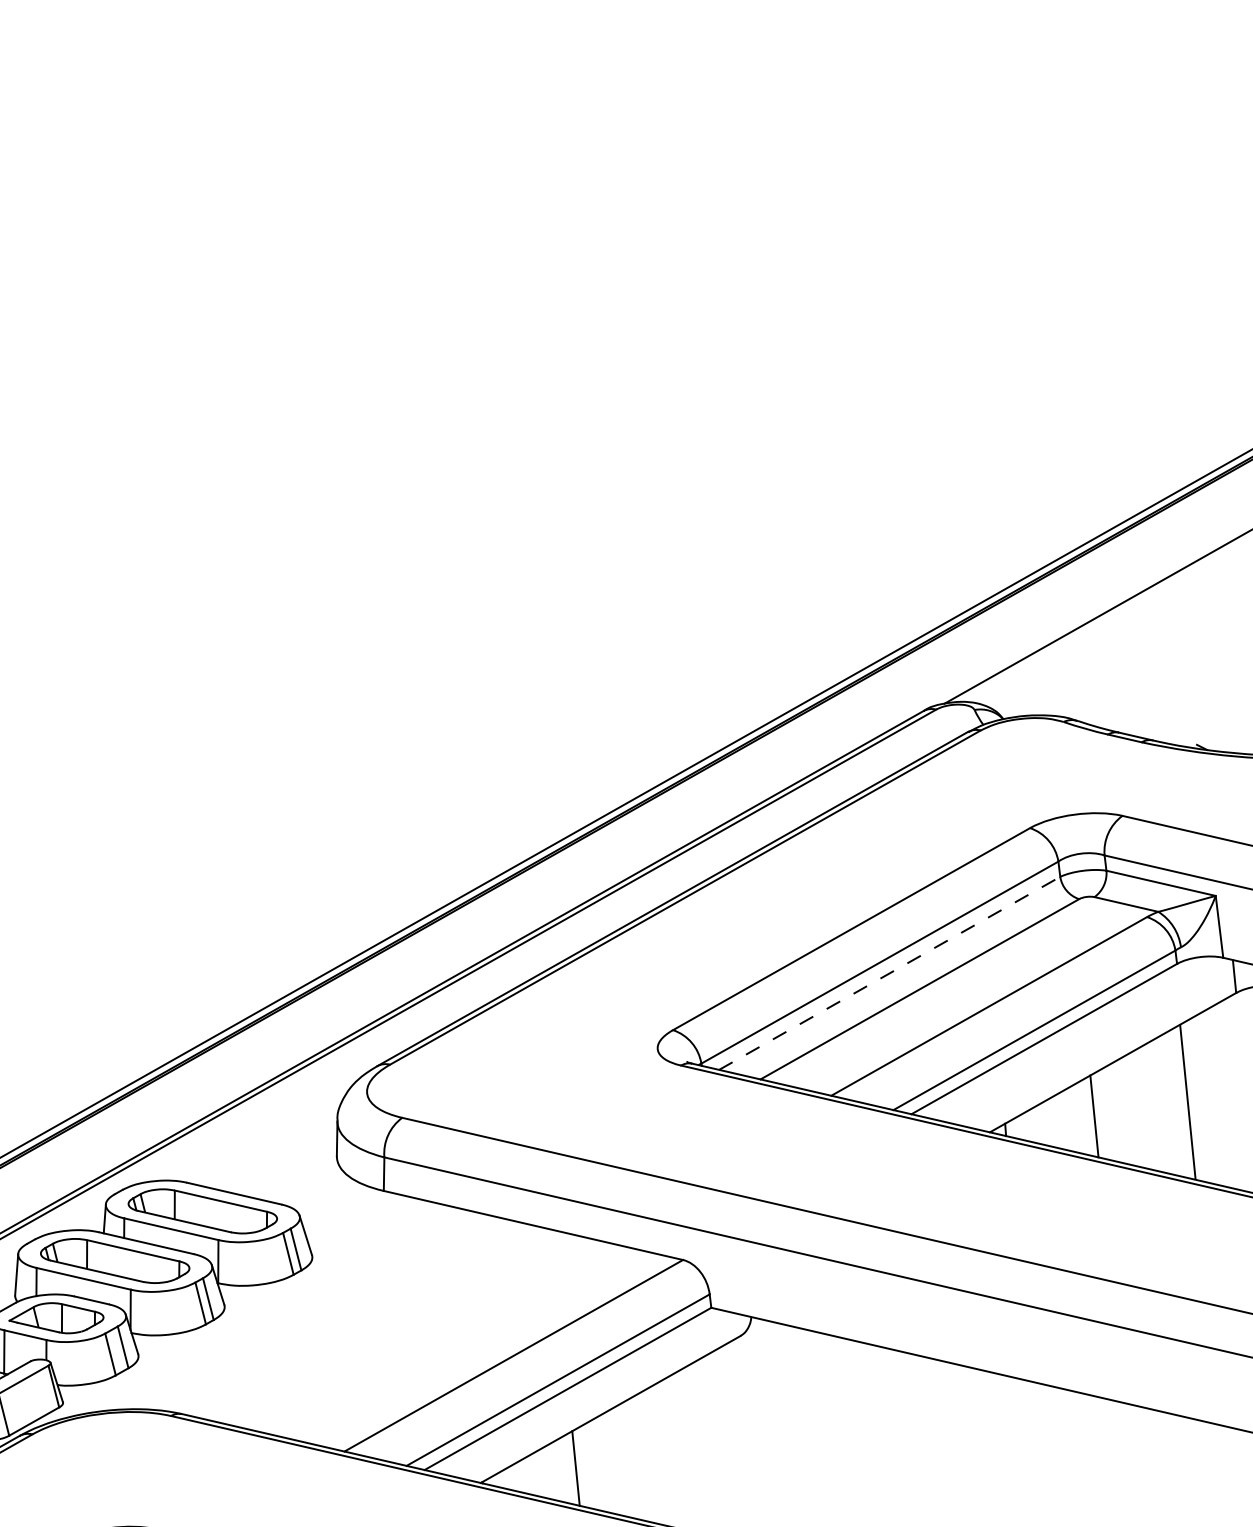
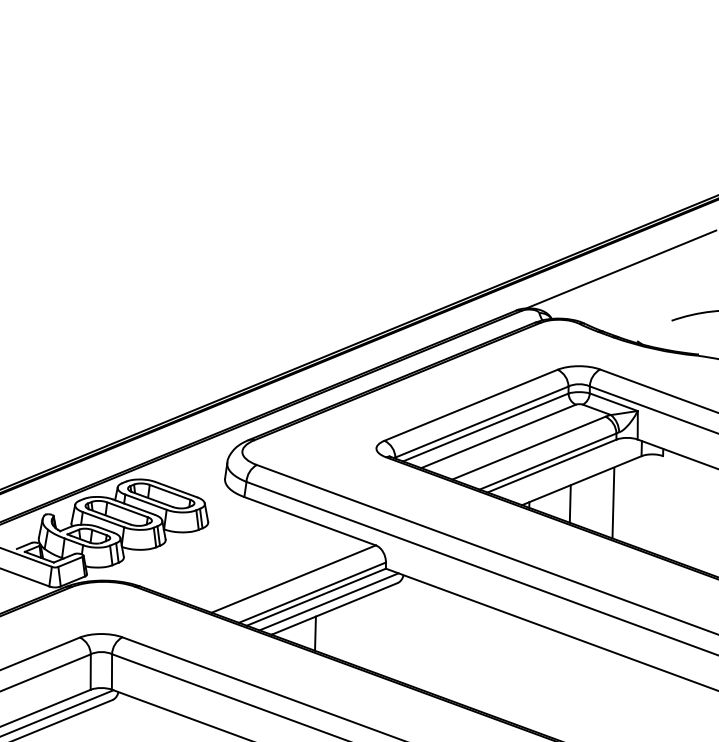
line: (891, 973) -> (486, 427), dashed -> solid
line: (595, 1394) -> (328, 601), added

